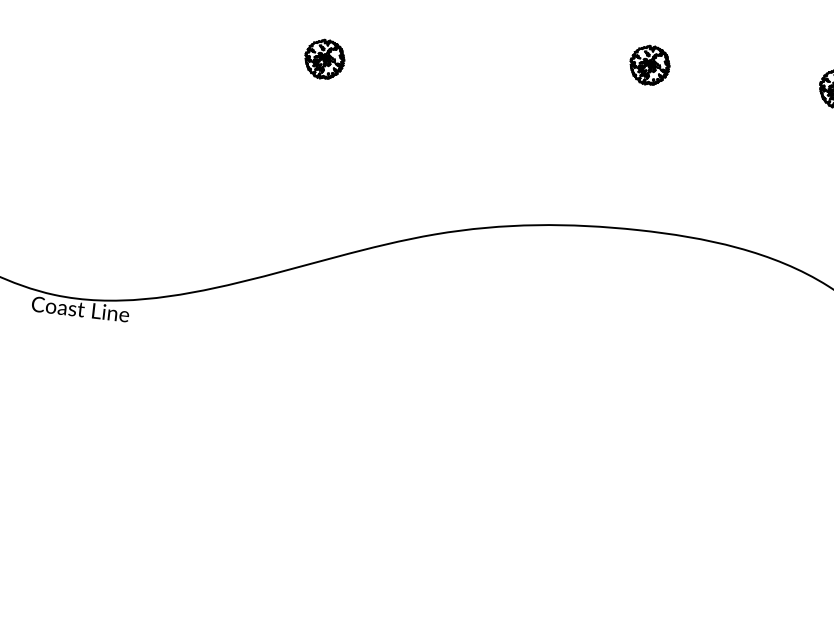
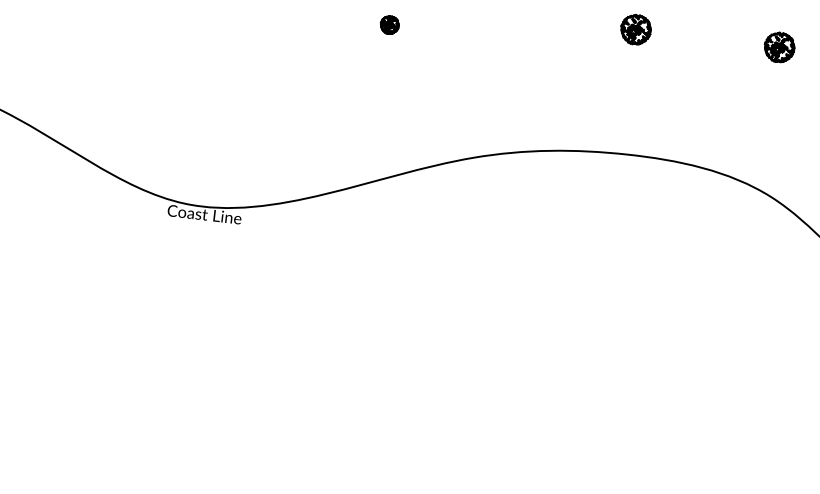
part: (324, 58) -> (389, 24), size x0.6

